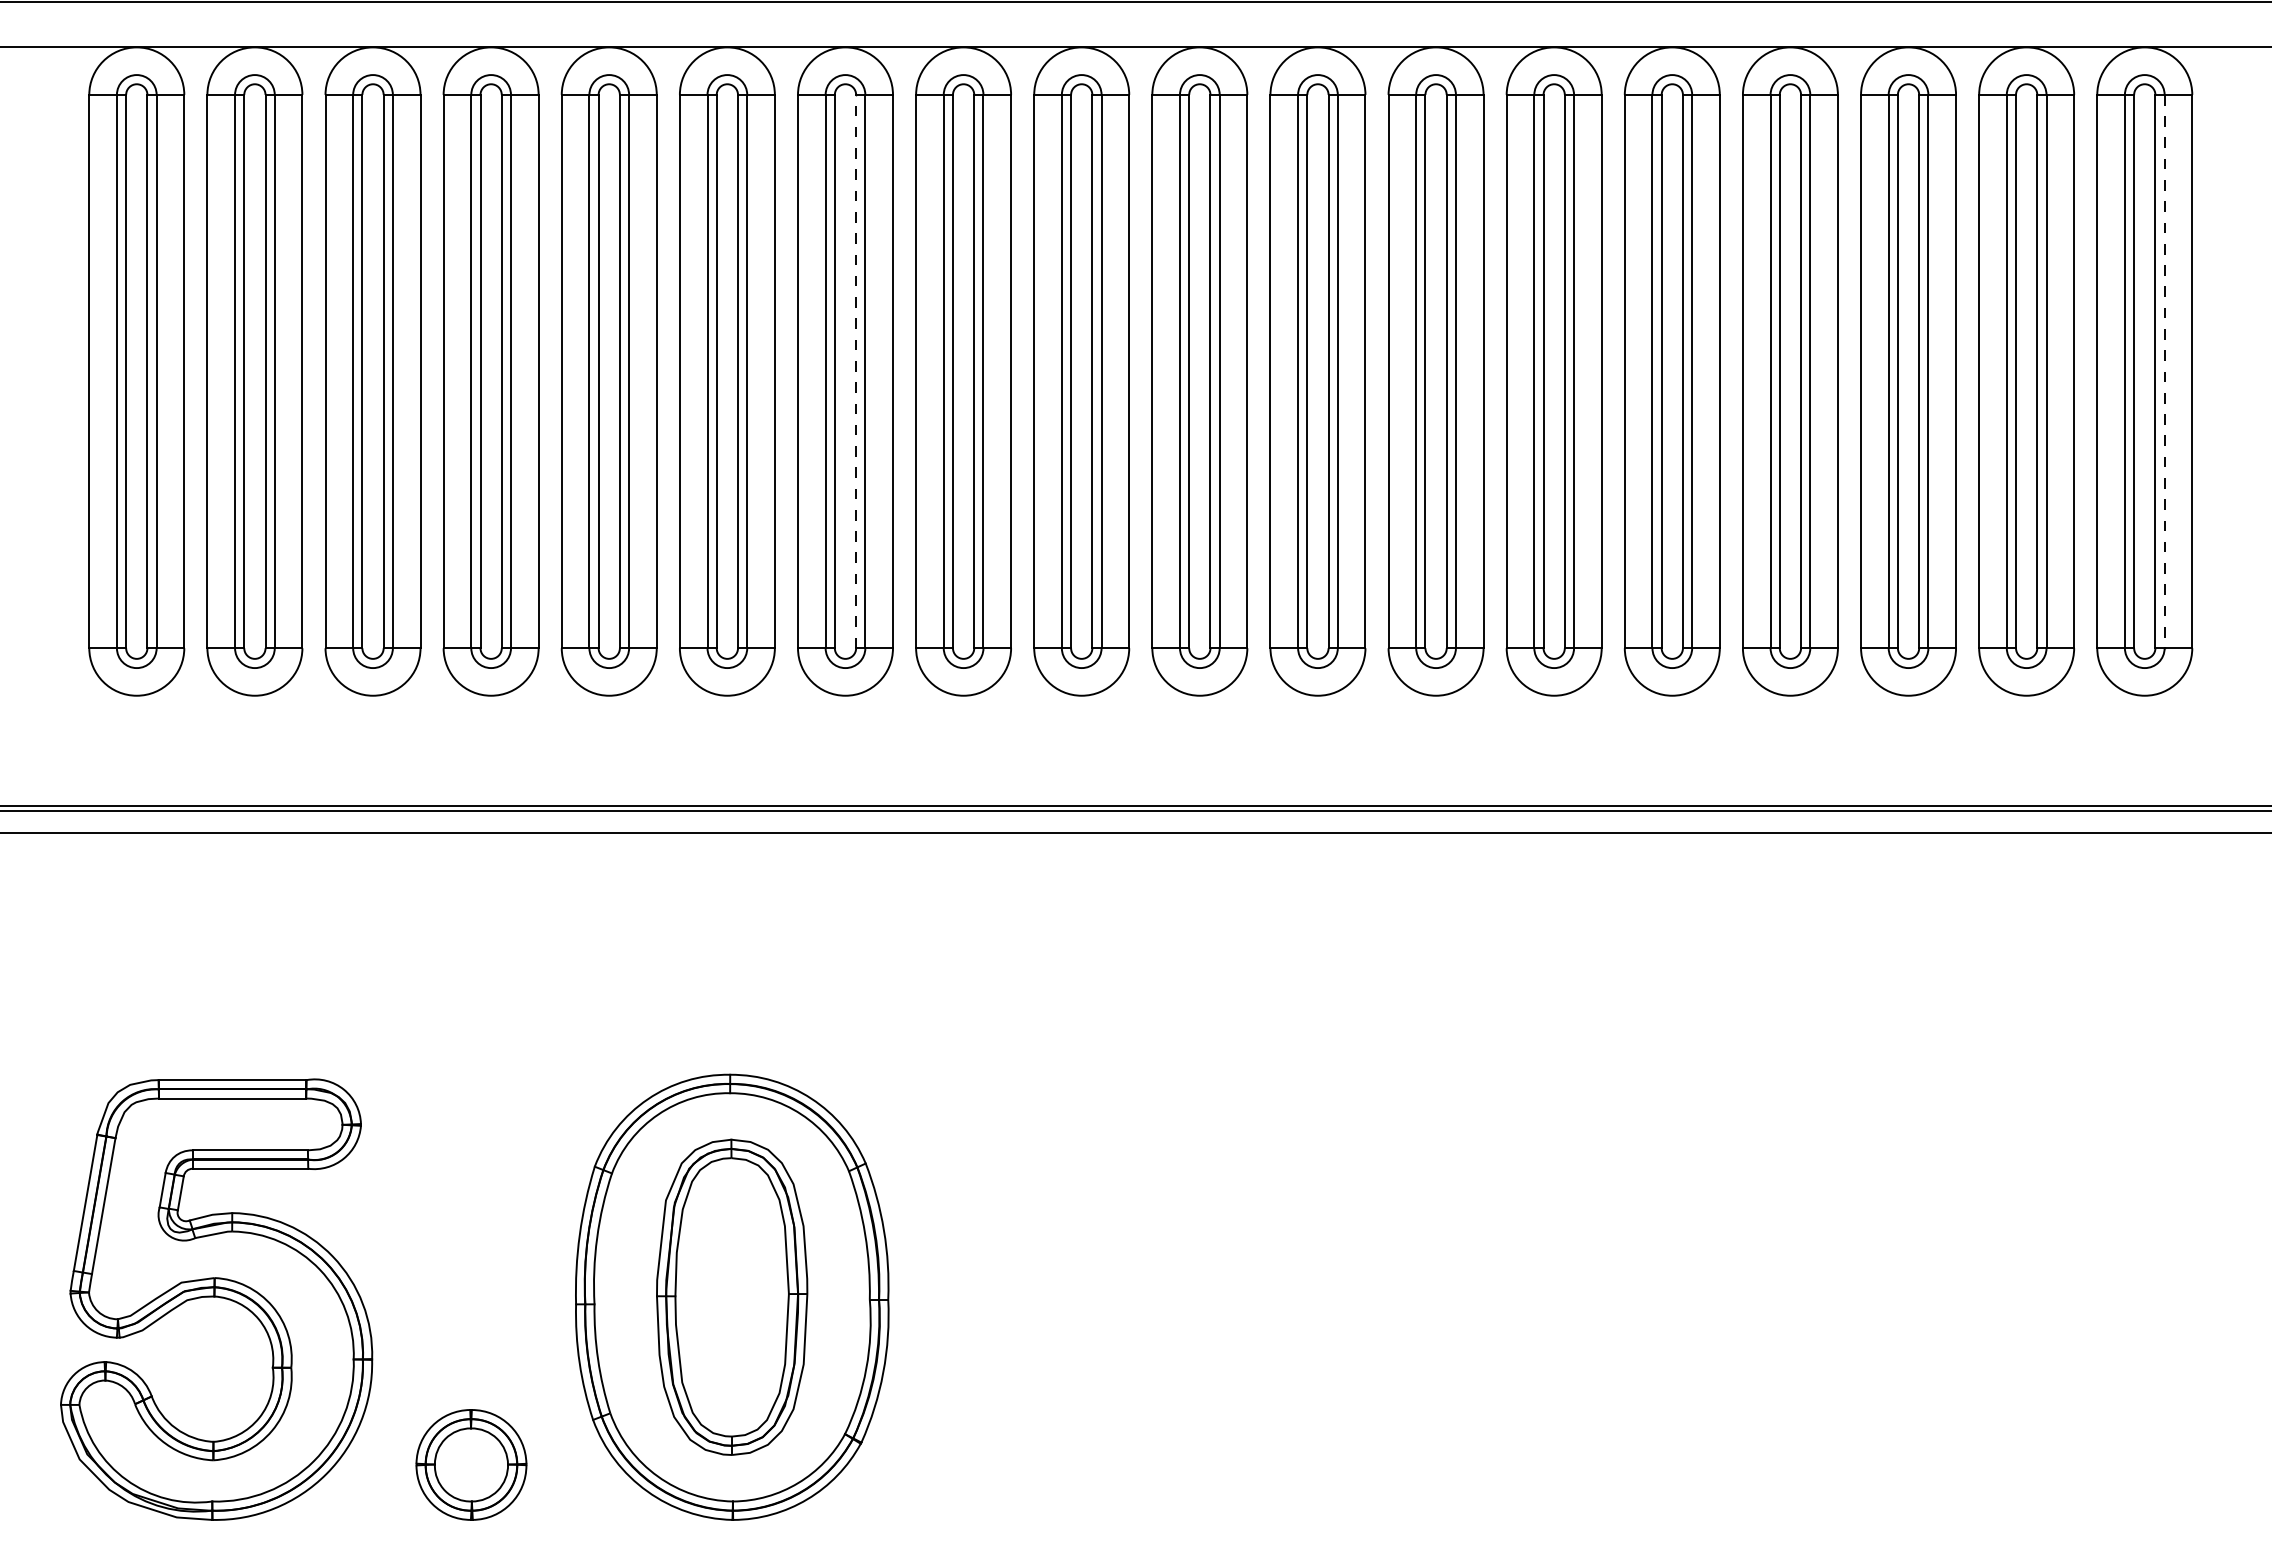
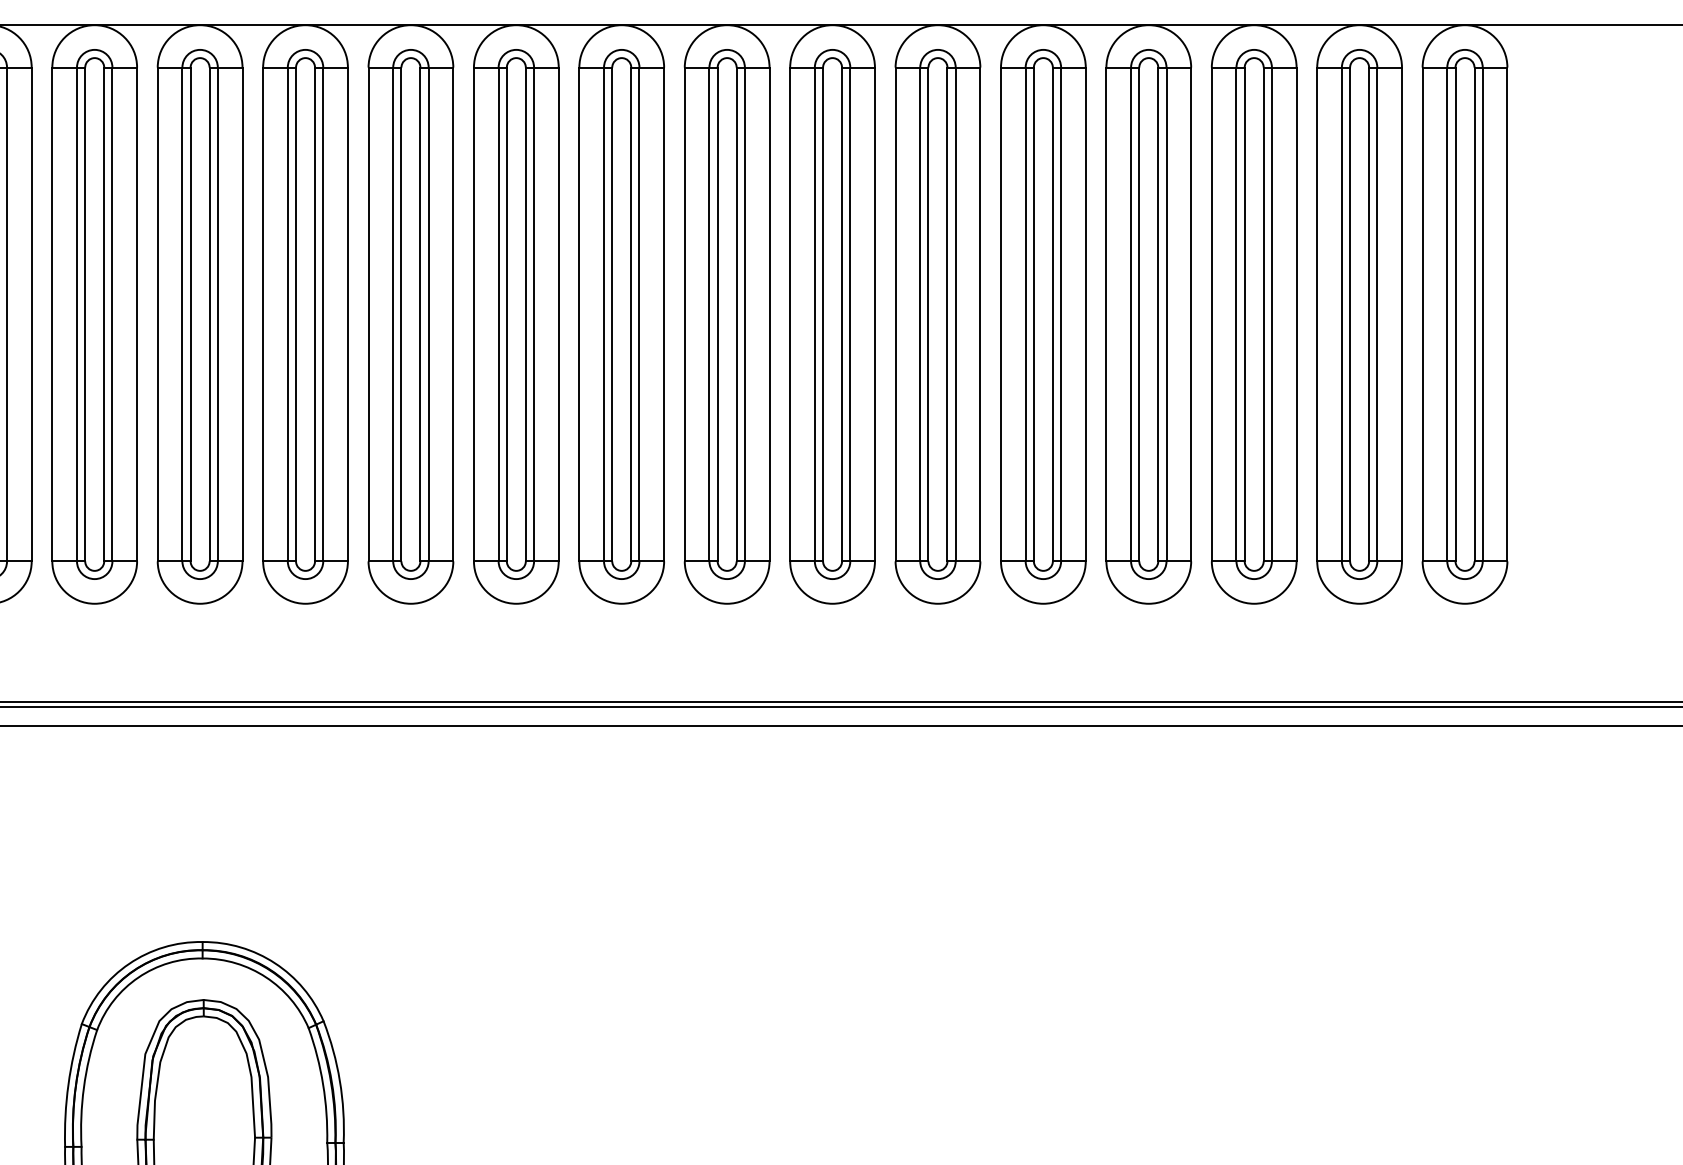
line: (856, 371) -> (315, 314), dashed -> solid
line: (2164, 371) -> (1482, 314), dashed -> solid

